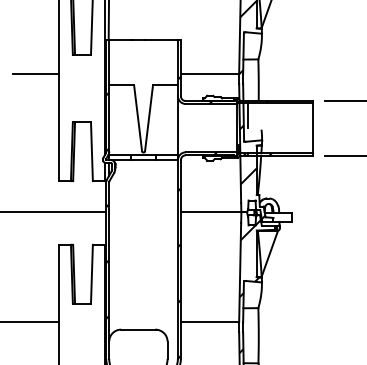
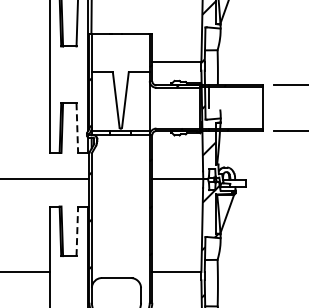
line: (35, 73) -> (29, 62), removed
line: (92, 152) -> (77, 128), solid -> dashed
line: (92, 274) -> (77, 231), solid -> dashed

